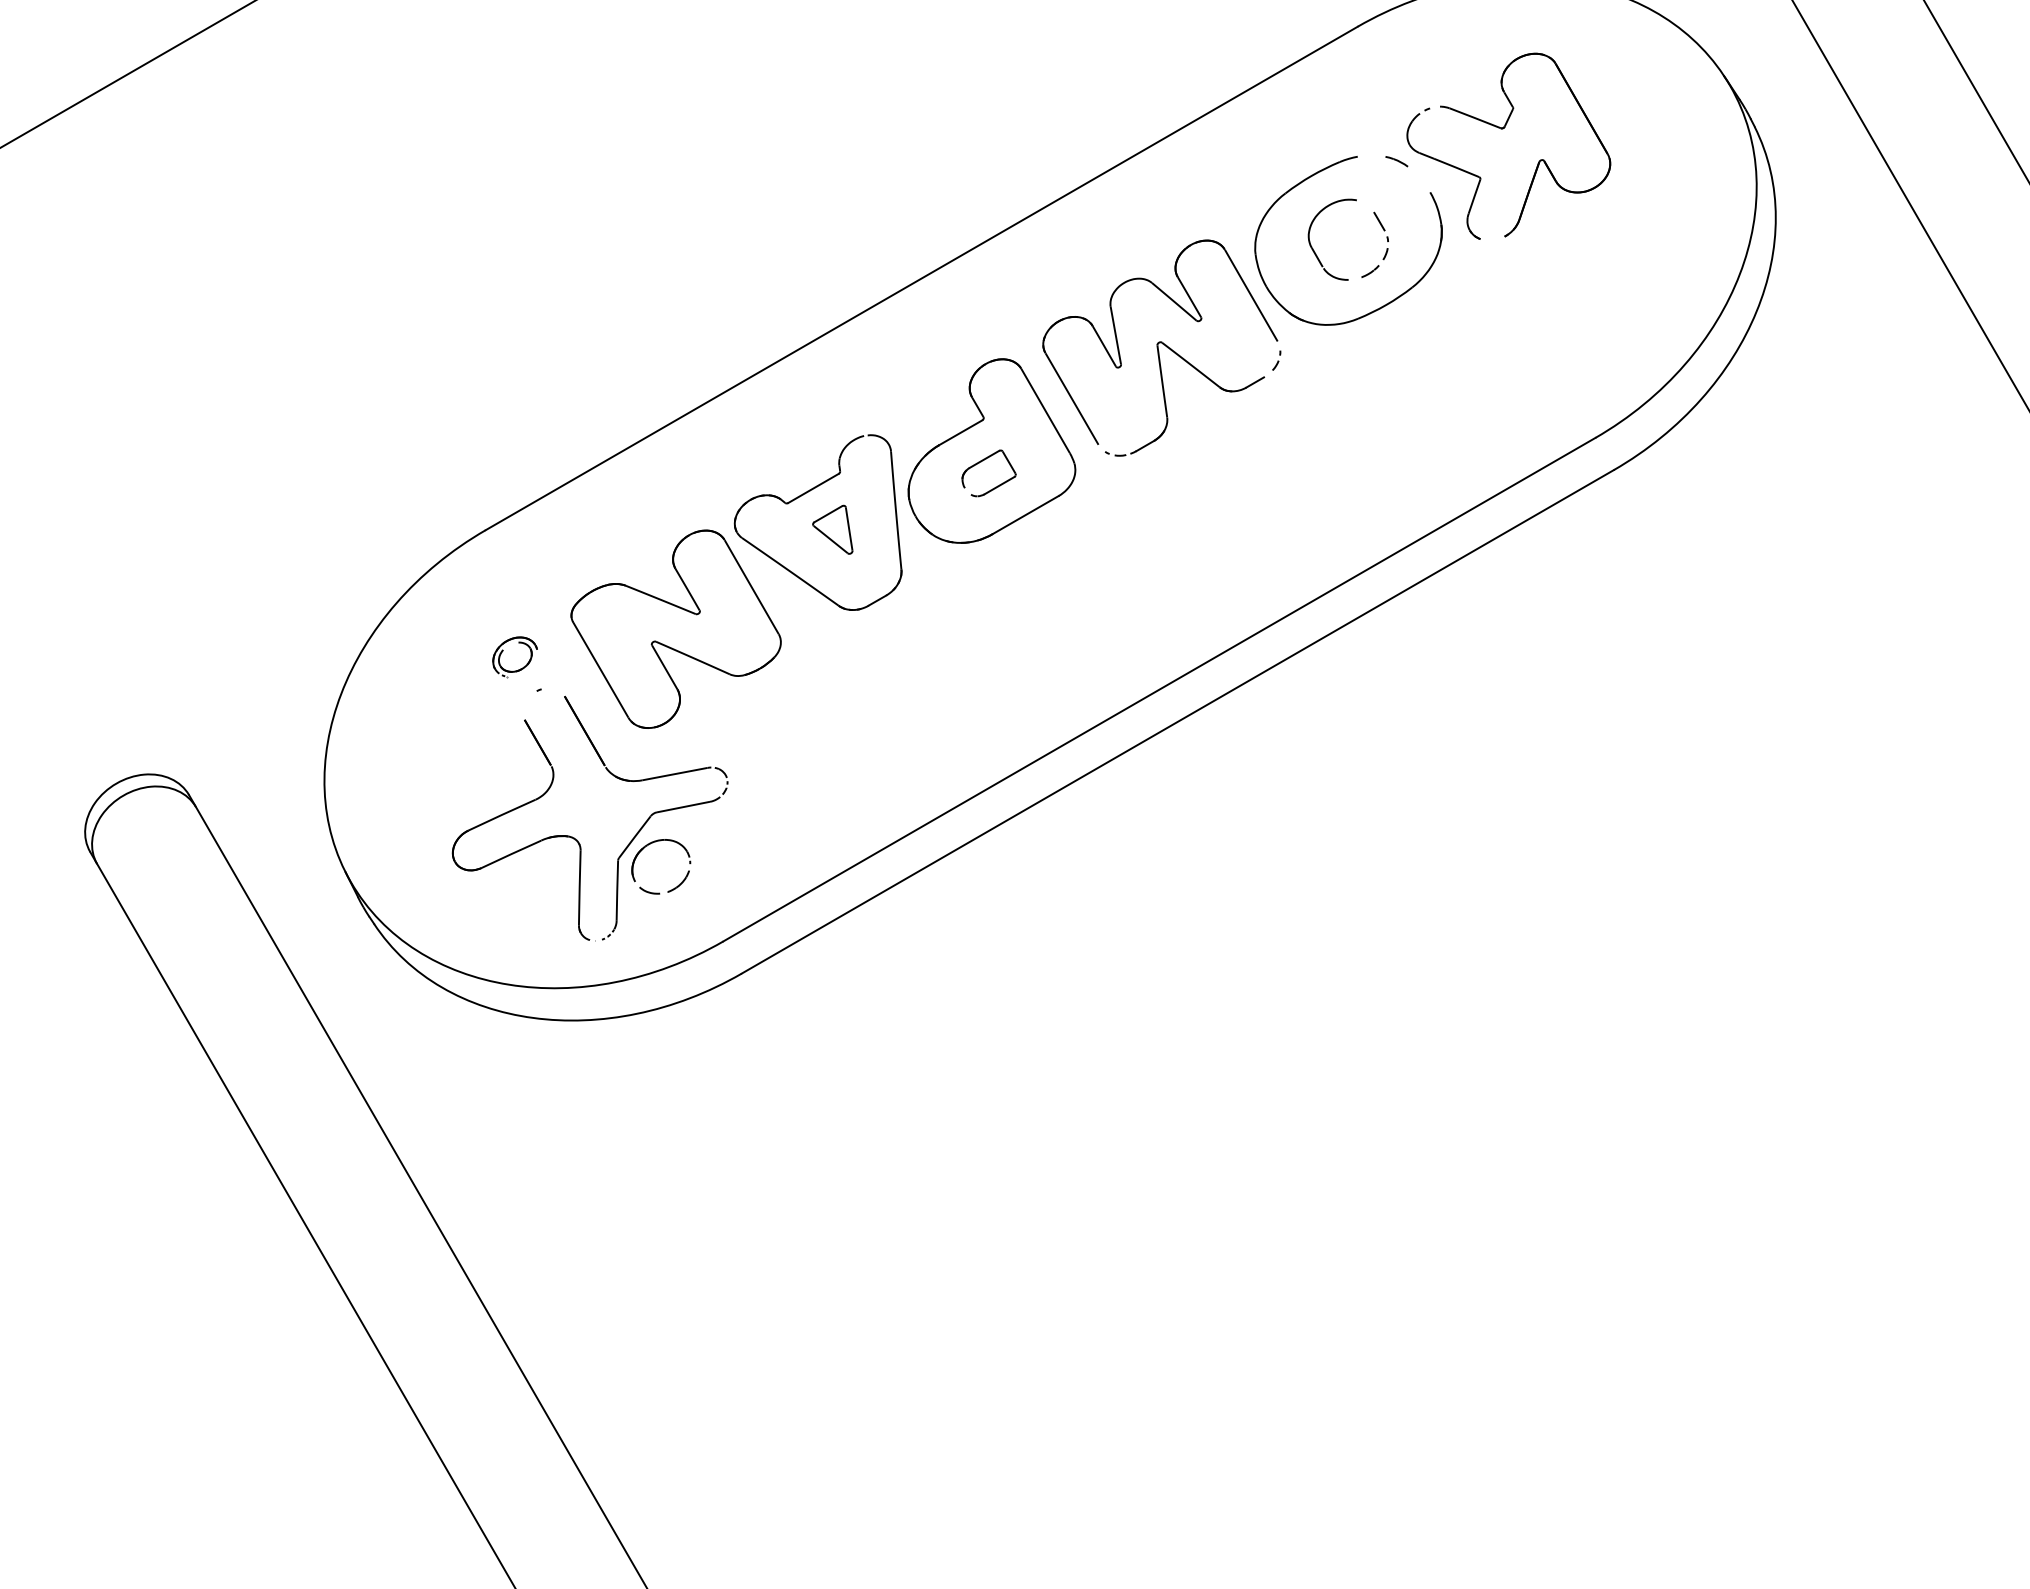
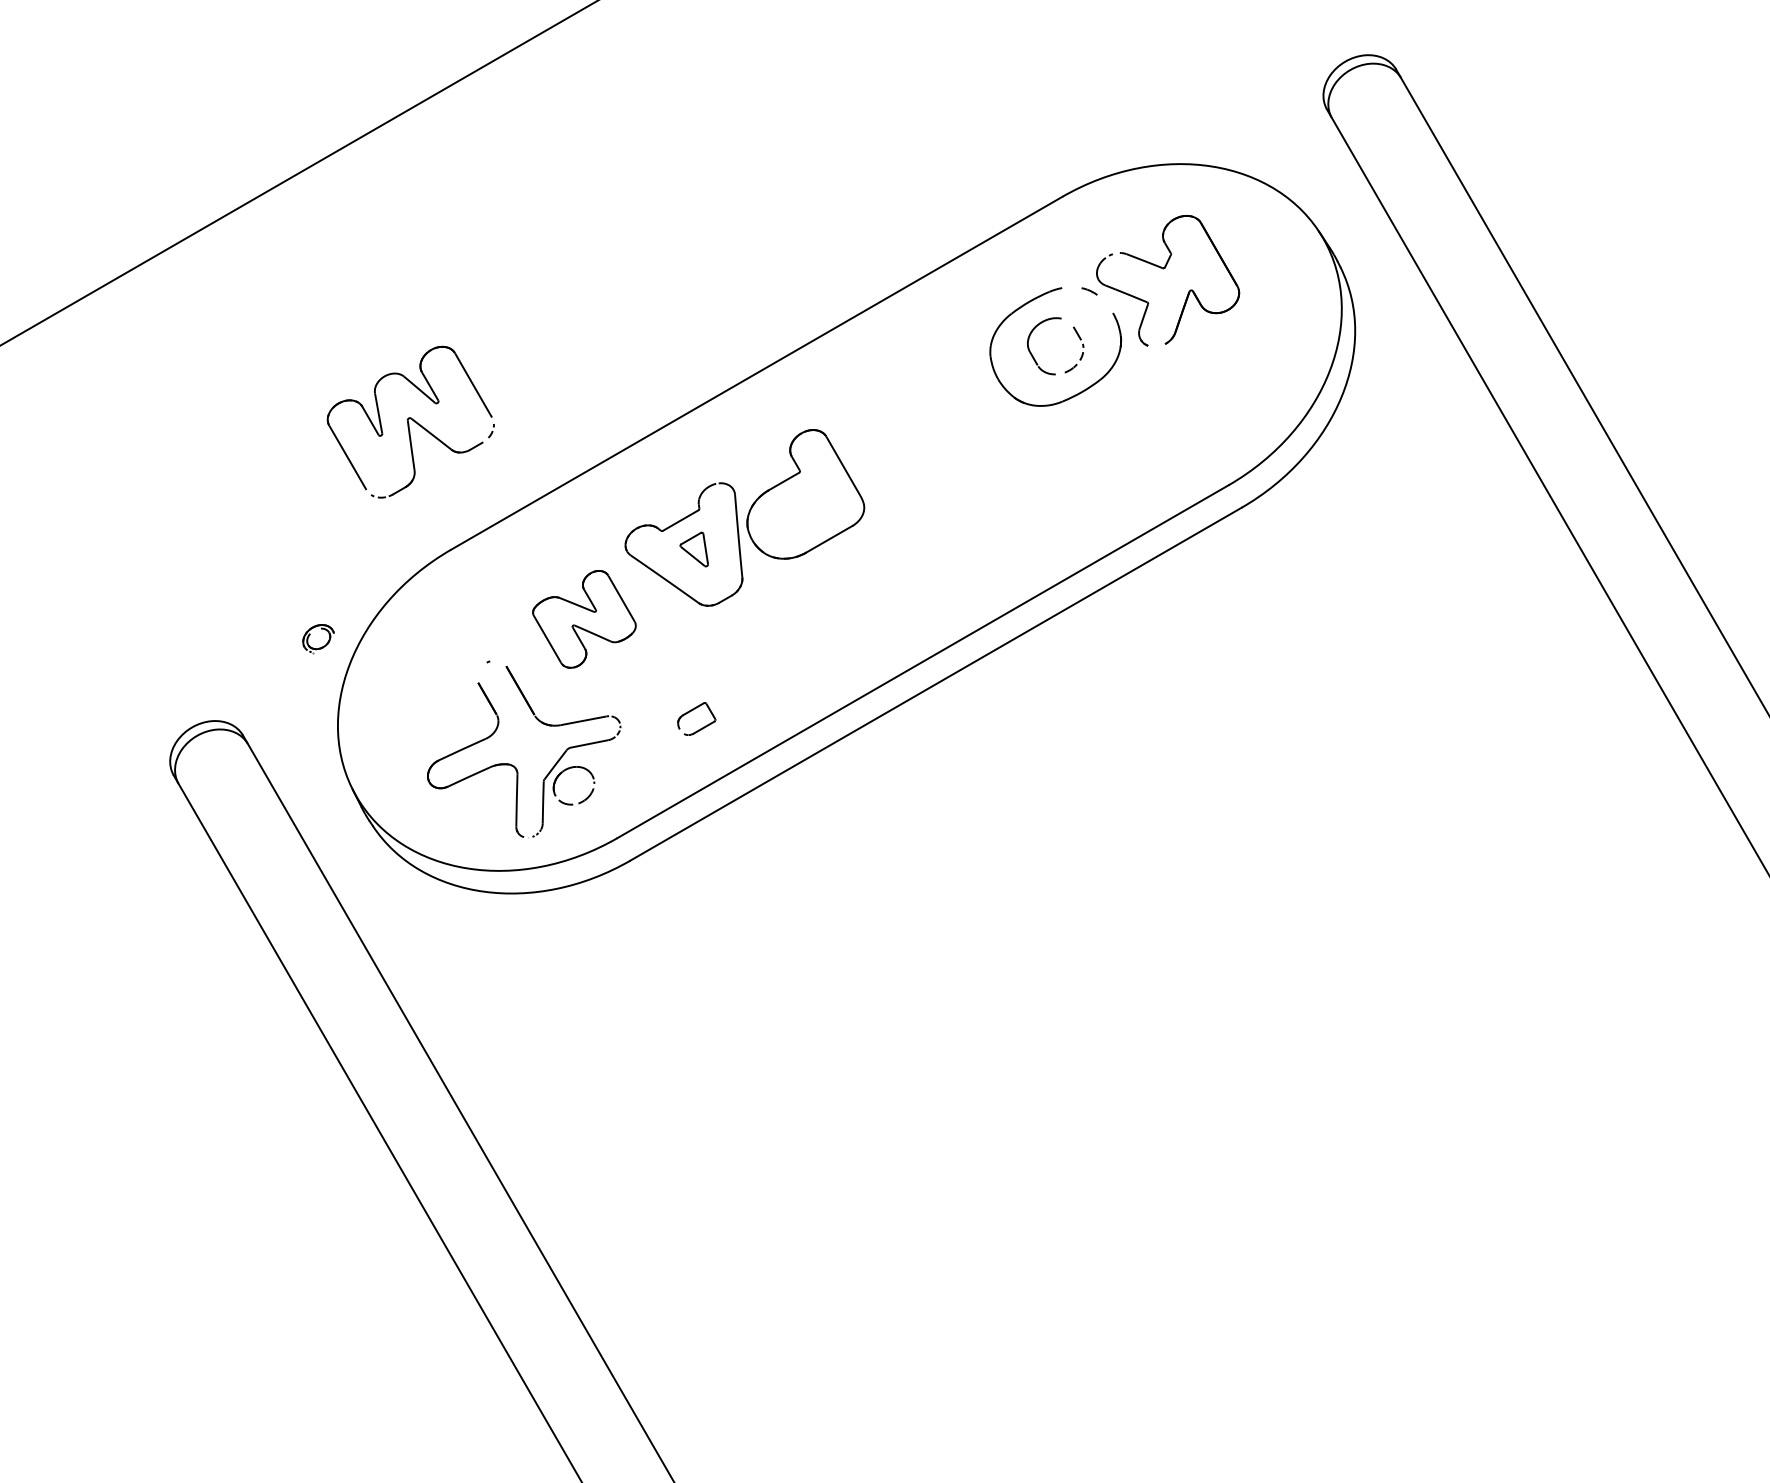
part: (1161, 347) -> (410, 421), moved
part: (980, 464) -> (690, 712), moved
part: (676, 629) -> (584, 619), size x0.7
part: (515, 658) -> (318, 639), moved

